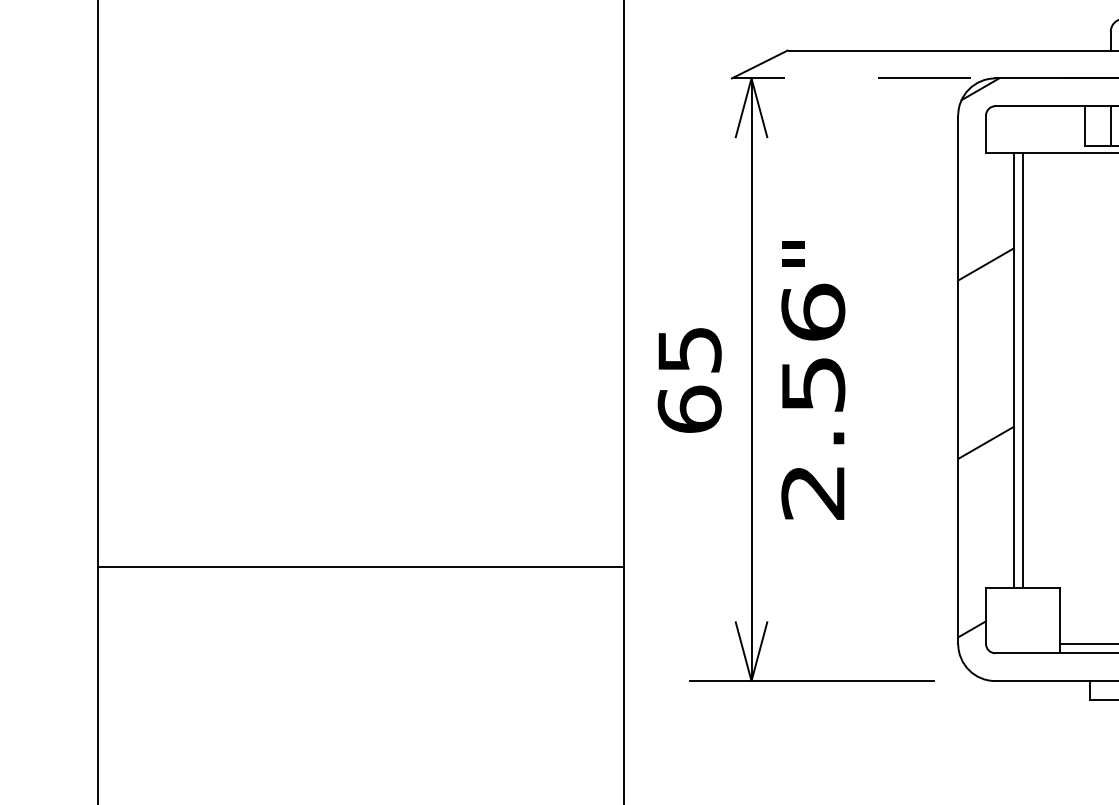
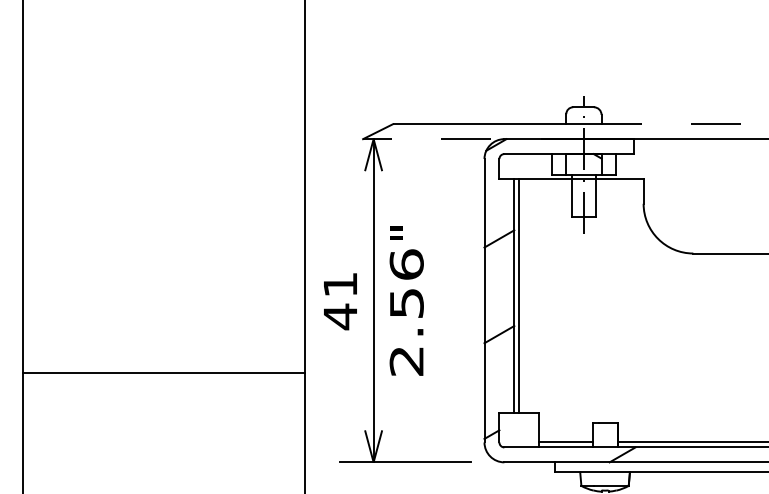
text: (689, 381) -> (340, 301), 65 -> 41
line: (359, 567) -> (163, 373), moved

